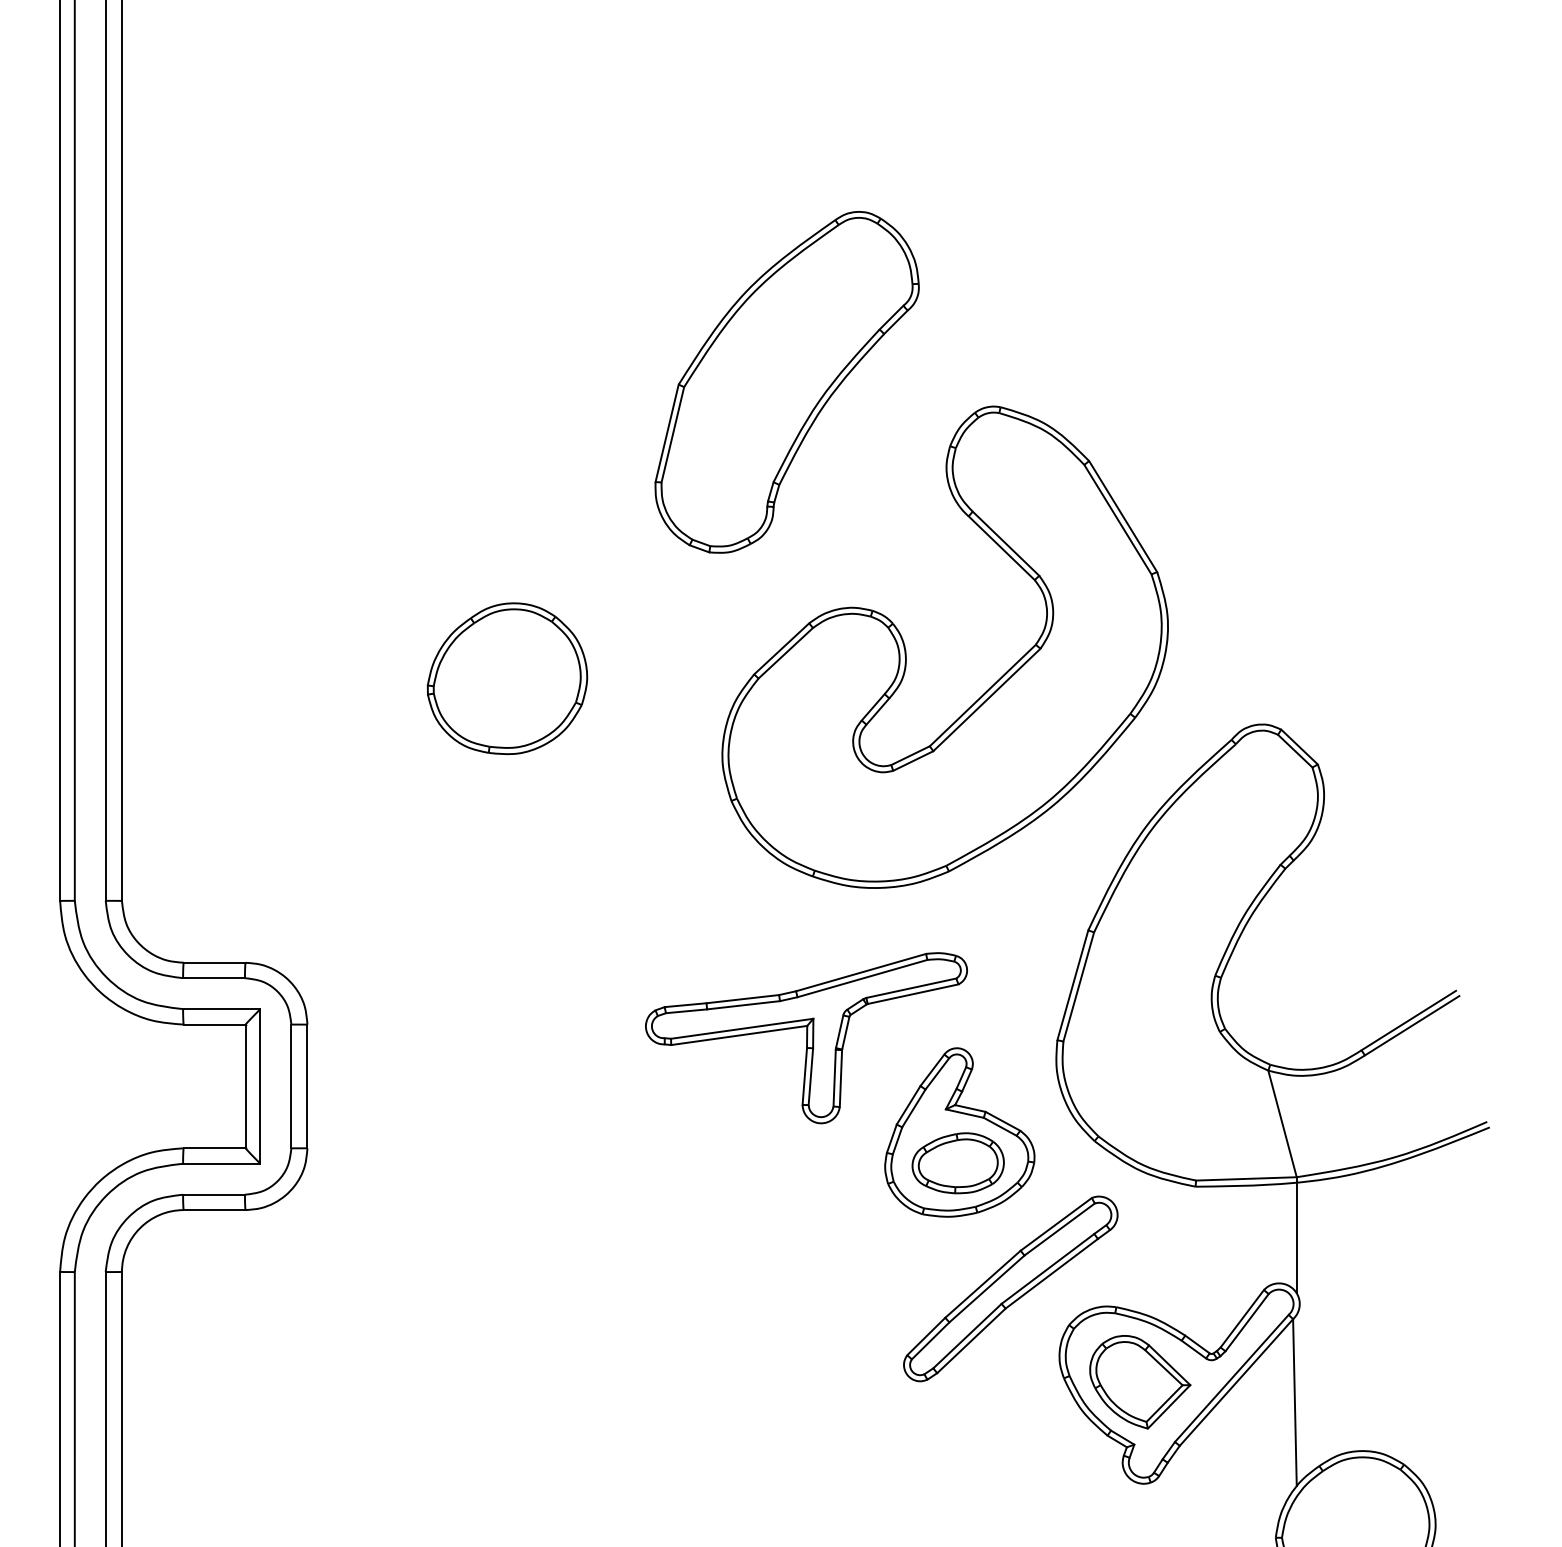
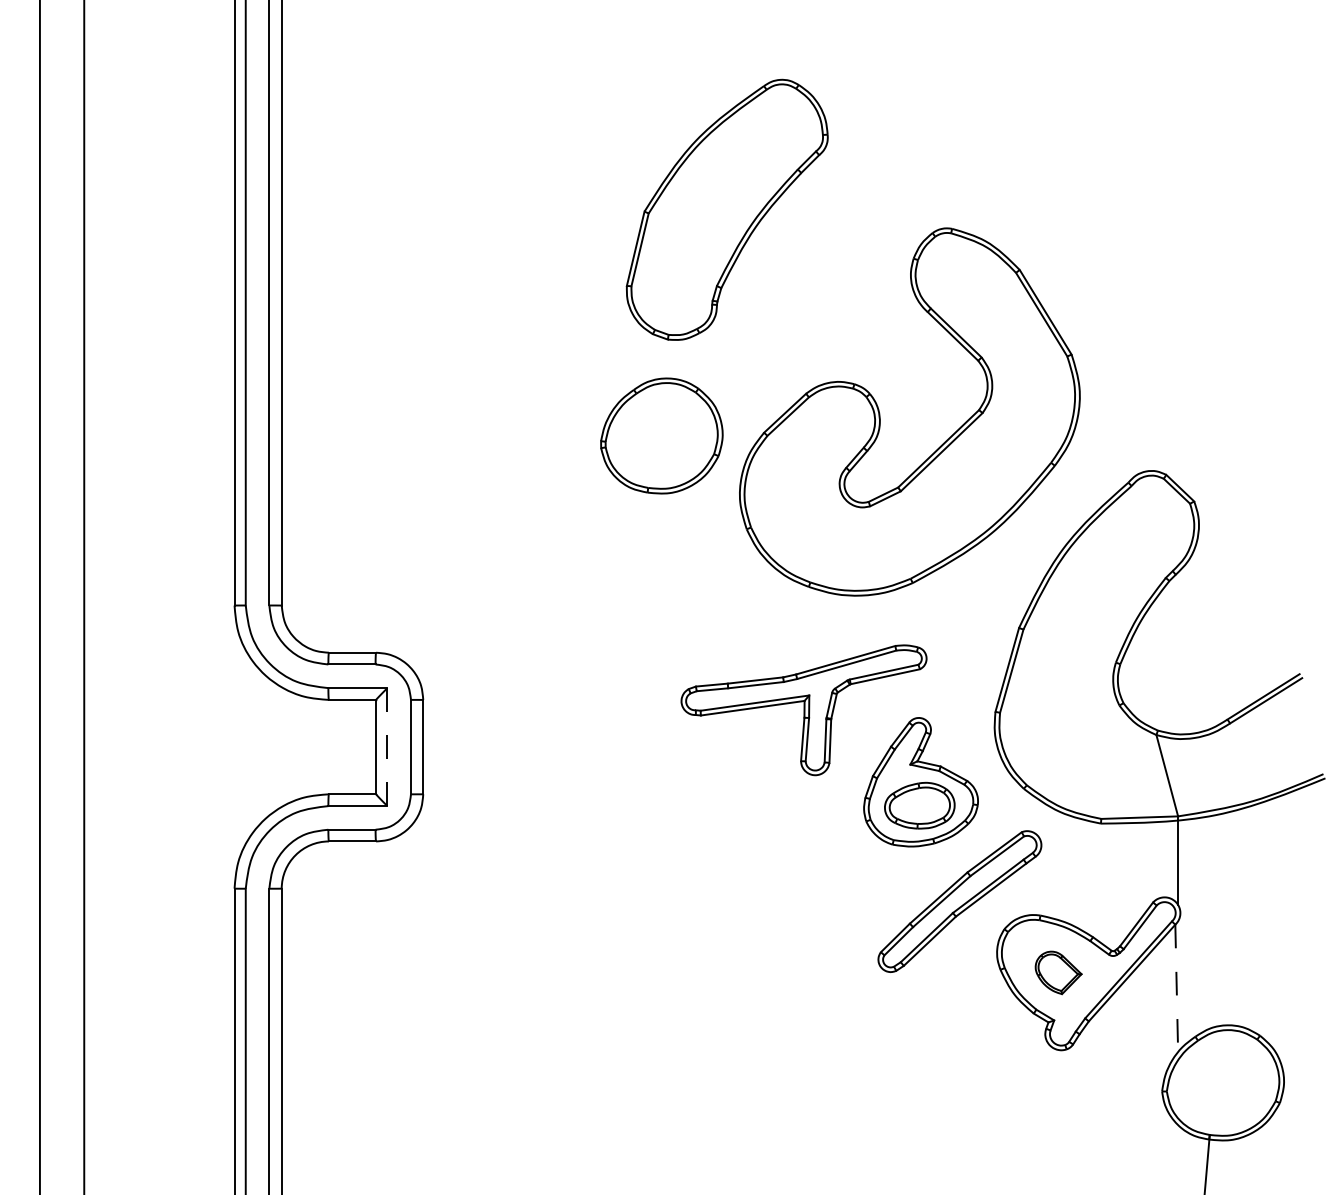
part: (786, 381) -> (726, 209), moved
part: (506, 678) -> (661, 435), moved
line: (260, 1086) -> (387, 747), solid -> dashed
part: (1139, 1381) -> (1058, 972), size x0.6
line: (1294, 1402) -> (1176, 988), solid -> dashed

